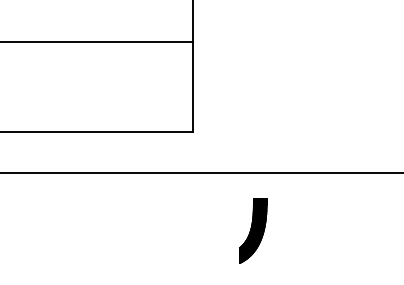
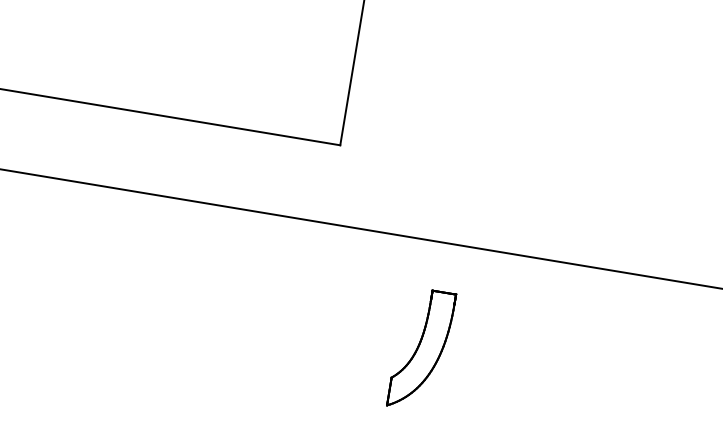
fill: (253, 230) -> (422, 349), removed

